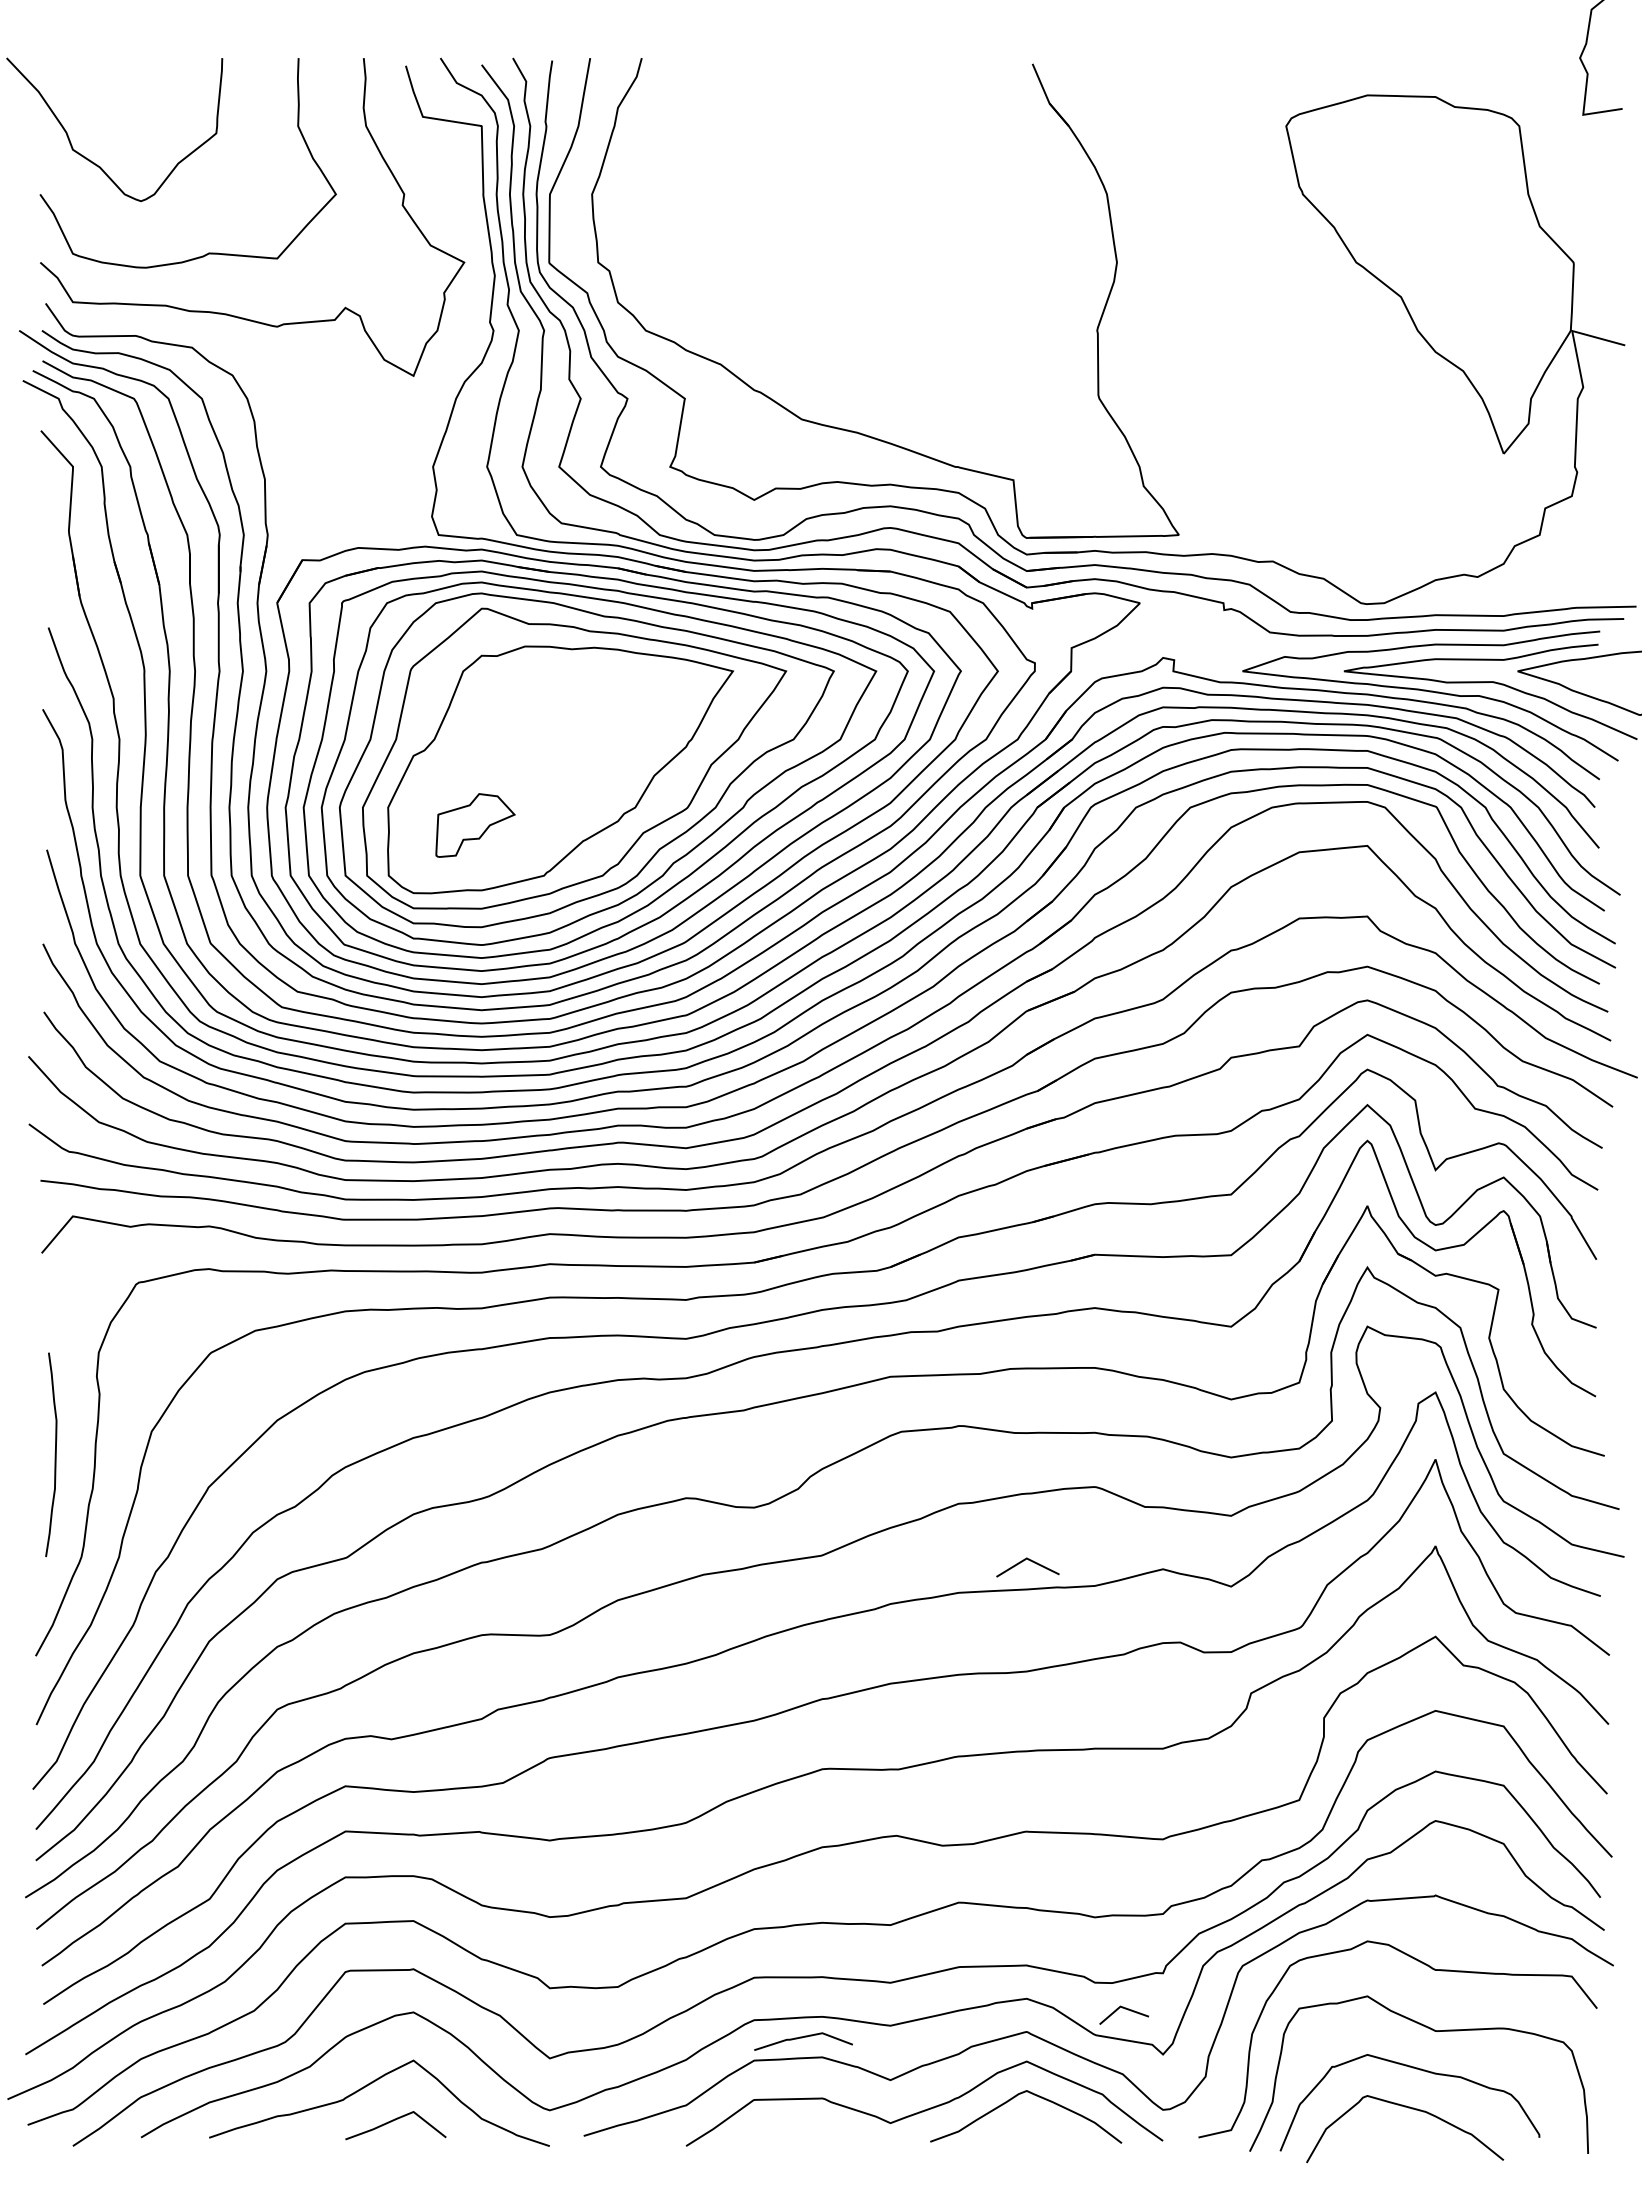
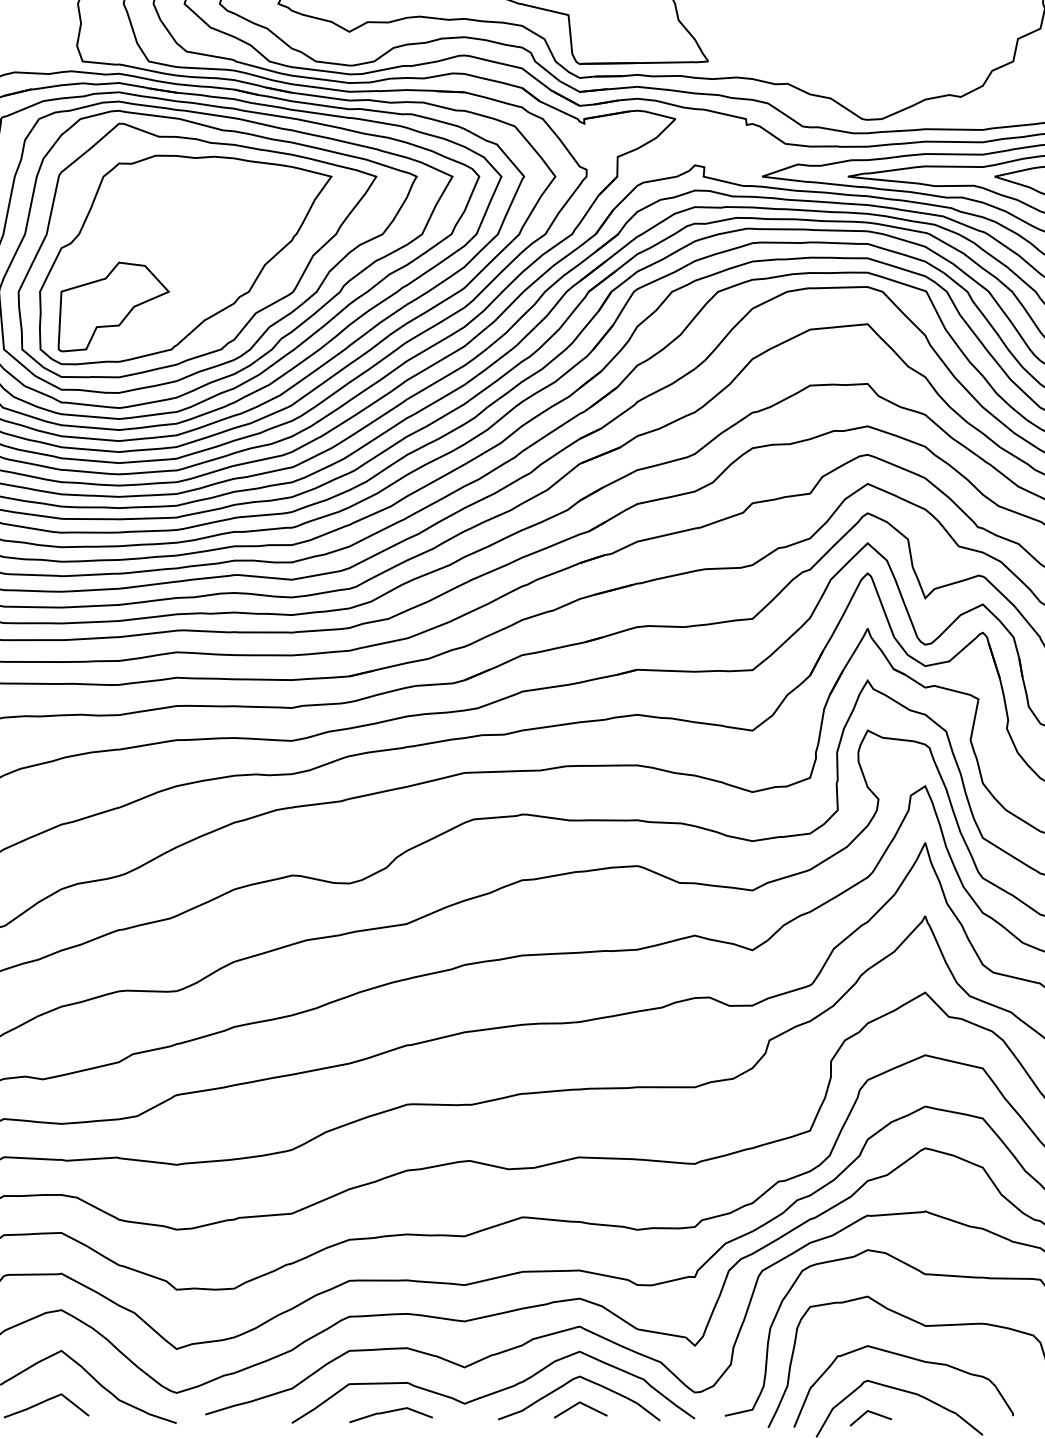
part: (475, 825) -> (113, 306), size x1.67
line: (1030, 1561) -> (582, 1404), moved
line: (1125, 2009) -> (871, 1413), moved
line: (802, 2038) -> (390, 1412), moved

